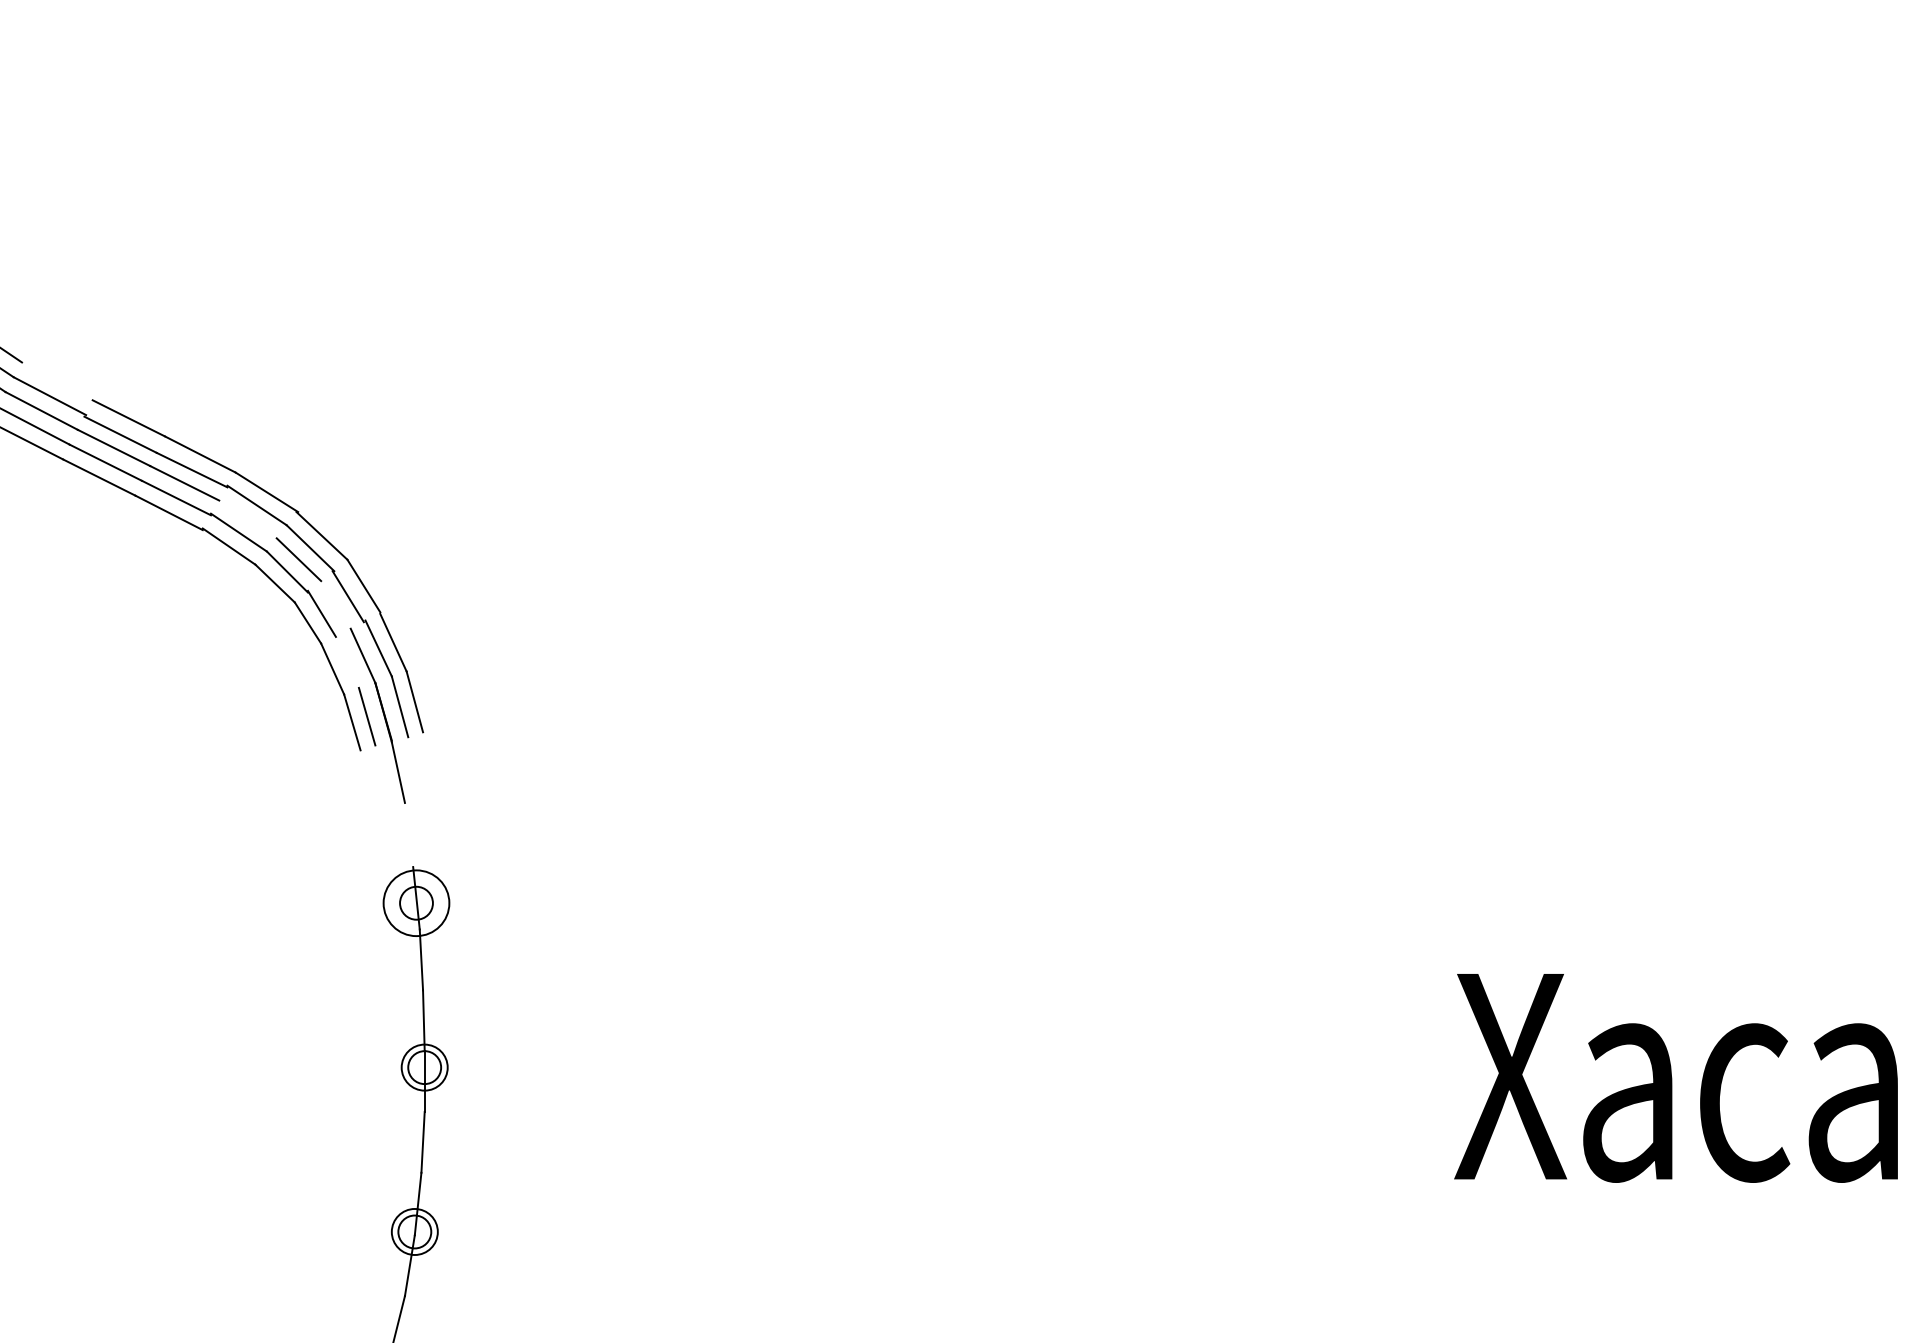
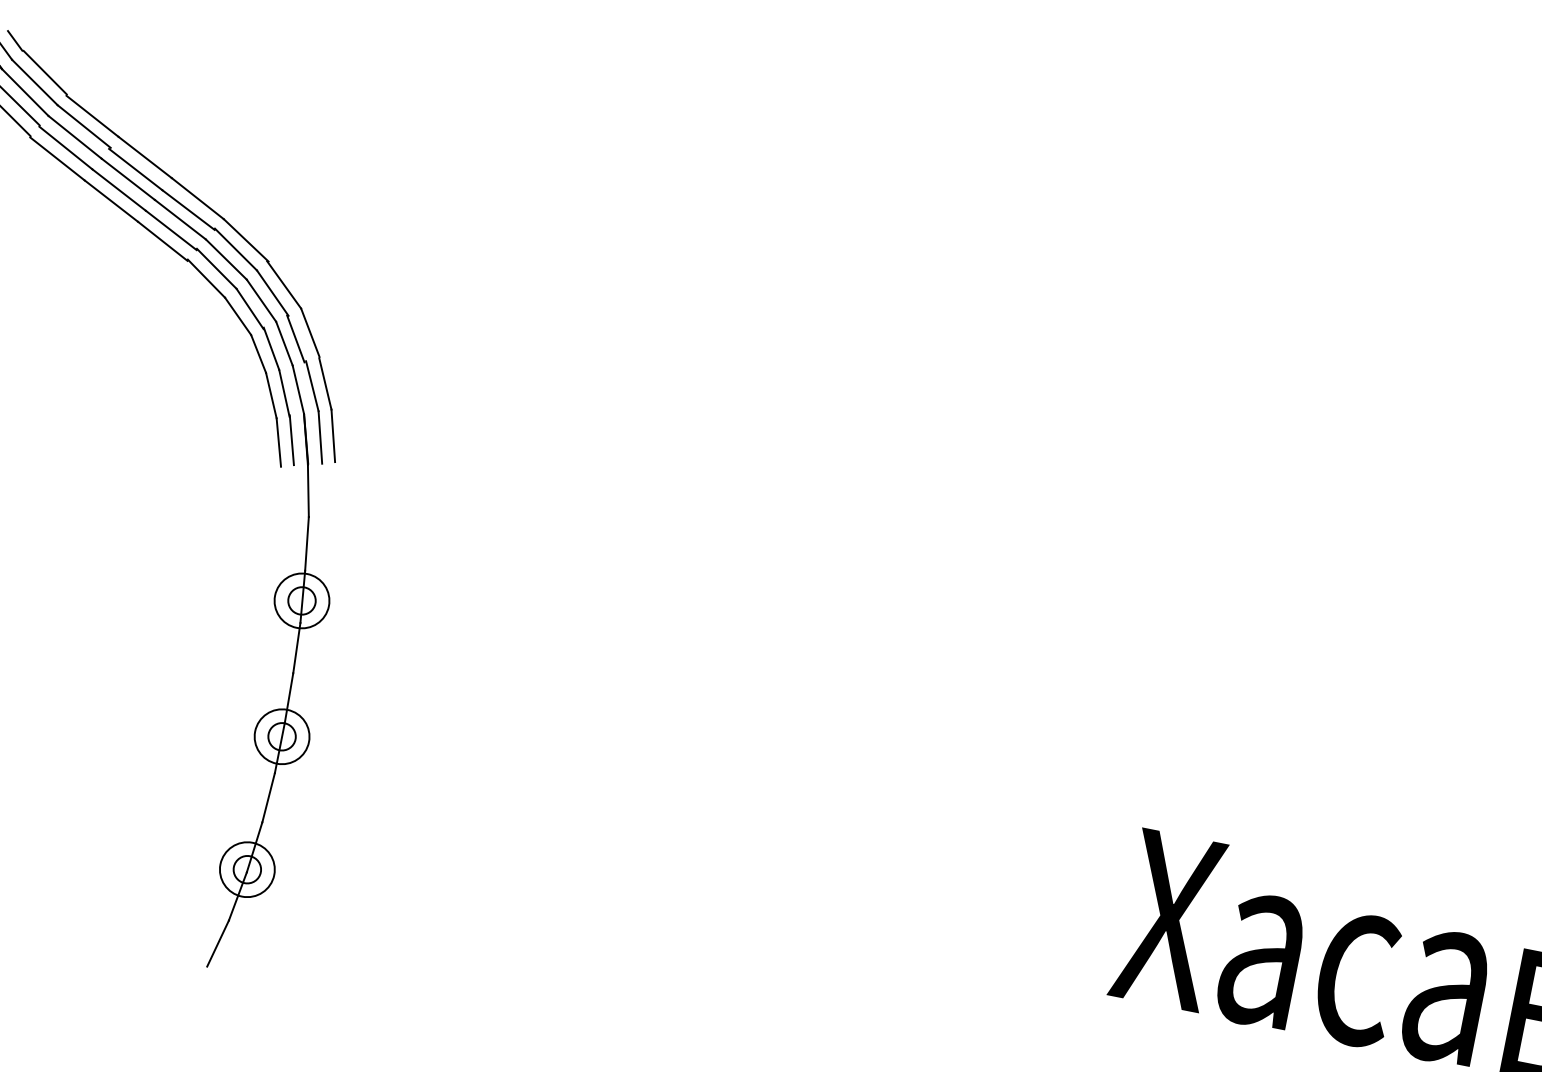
line: (57, 382) -> (92, 116), added
line: (247, 519) -> (225, 259), added
line: (335, 604) -> (284, 343), added
line: (346, 662) -> (283, 392), added
line: (408, 834) -> (306, 543), added
circle: (424, 1067) -> (281, 736), size x1.43
circle: (414, 1231) -> (247, 869), size x1.43

